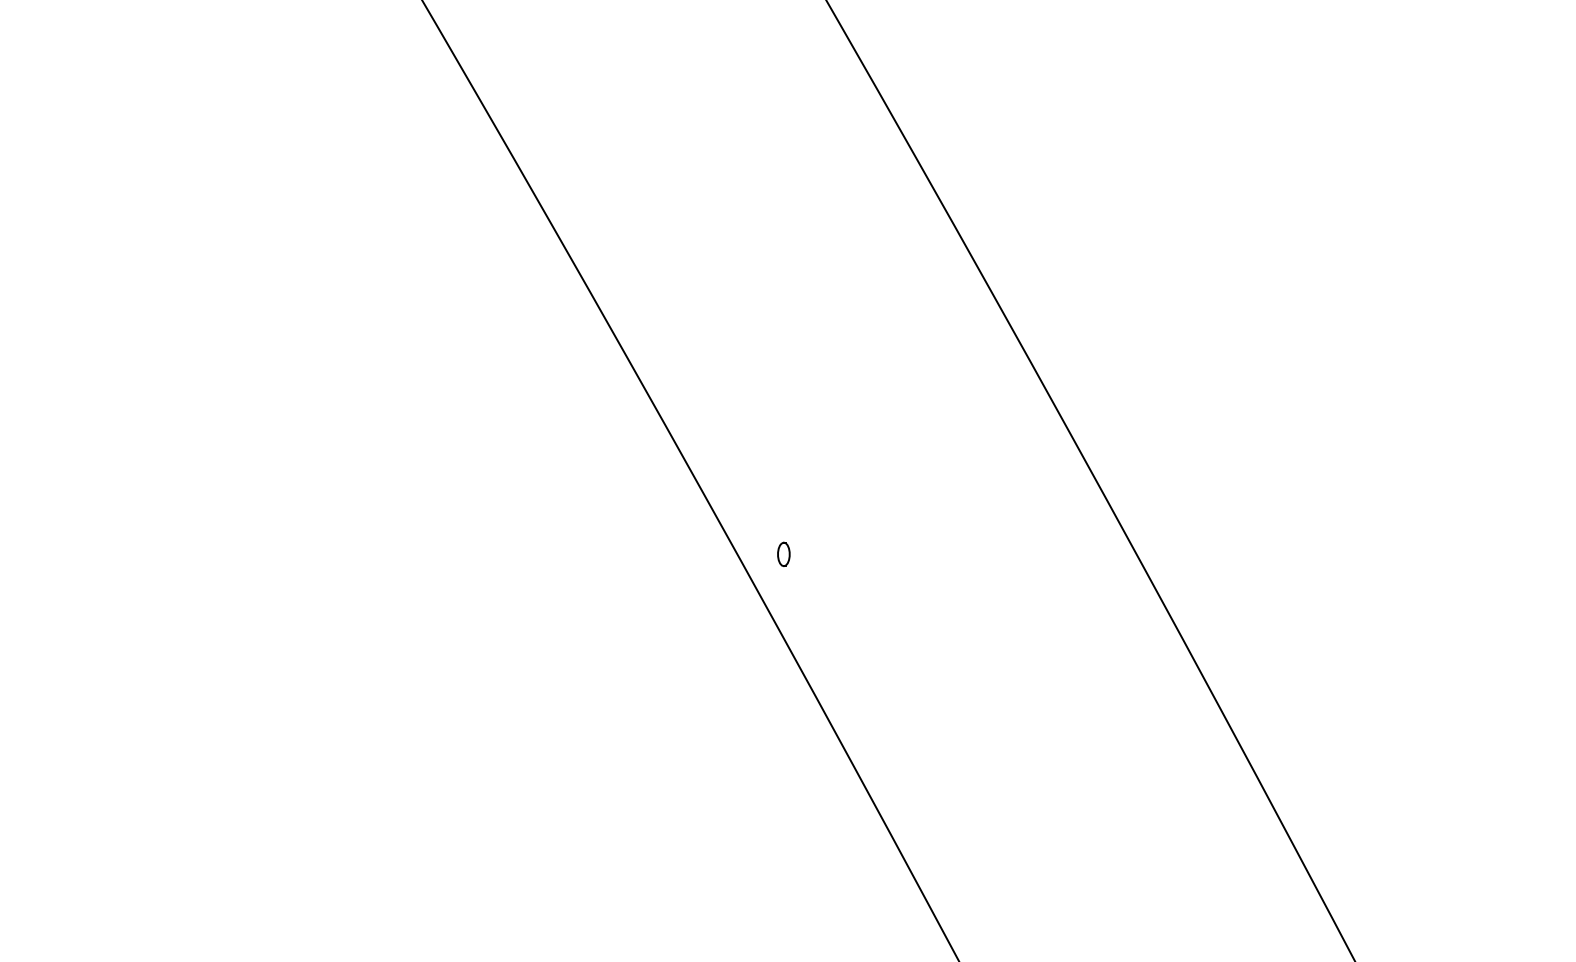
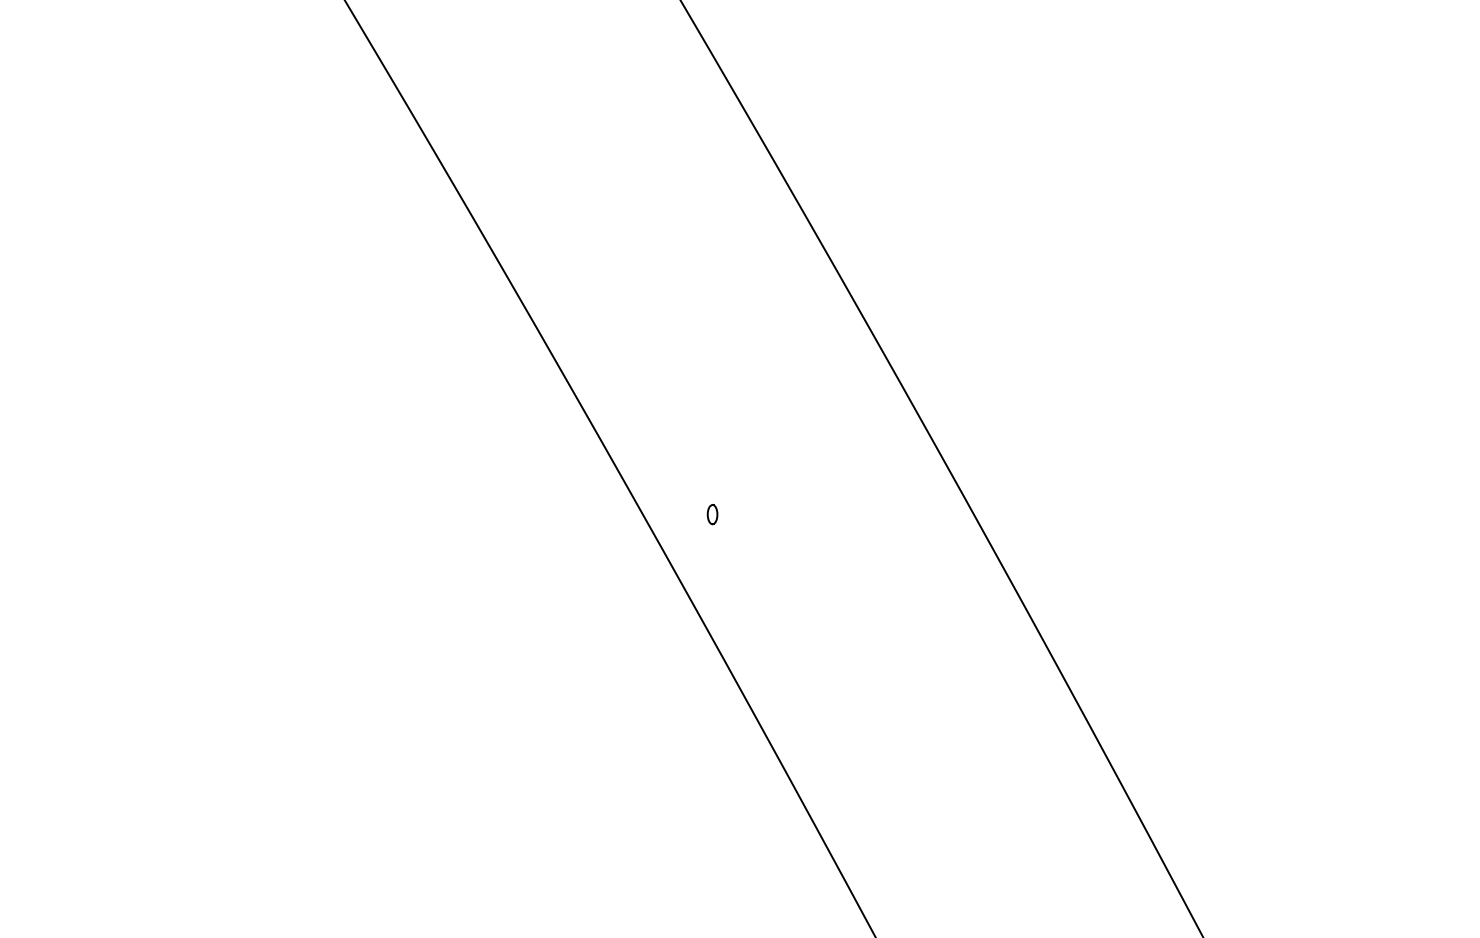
part: (783, 554) -> (712, 514), moved

